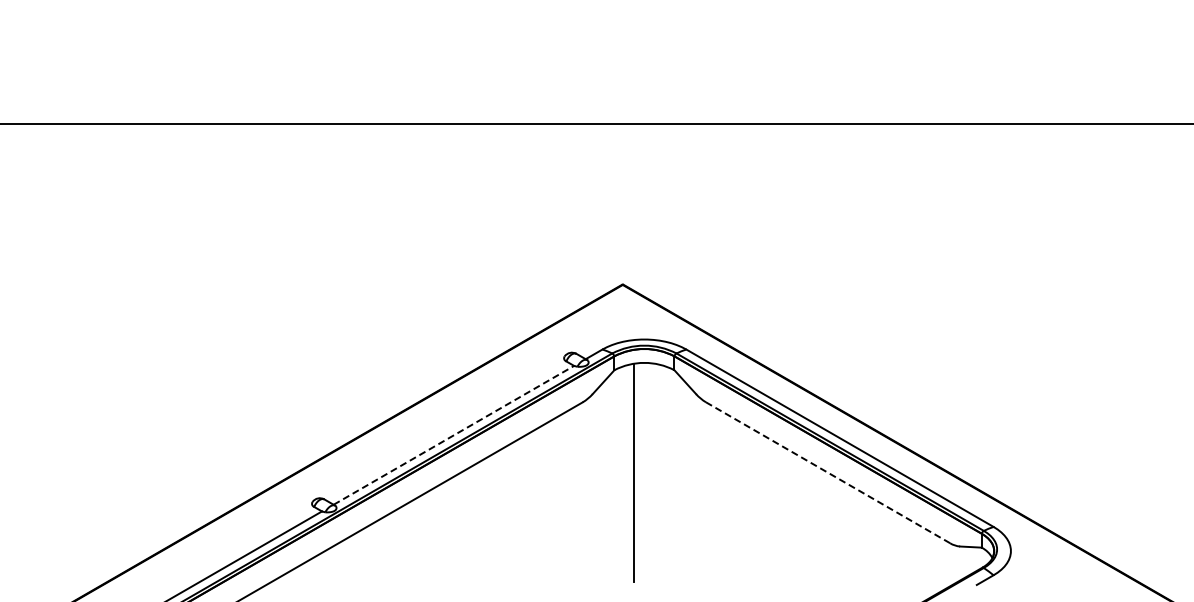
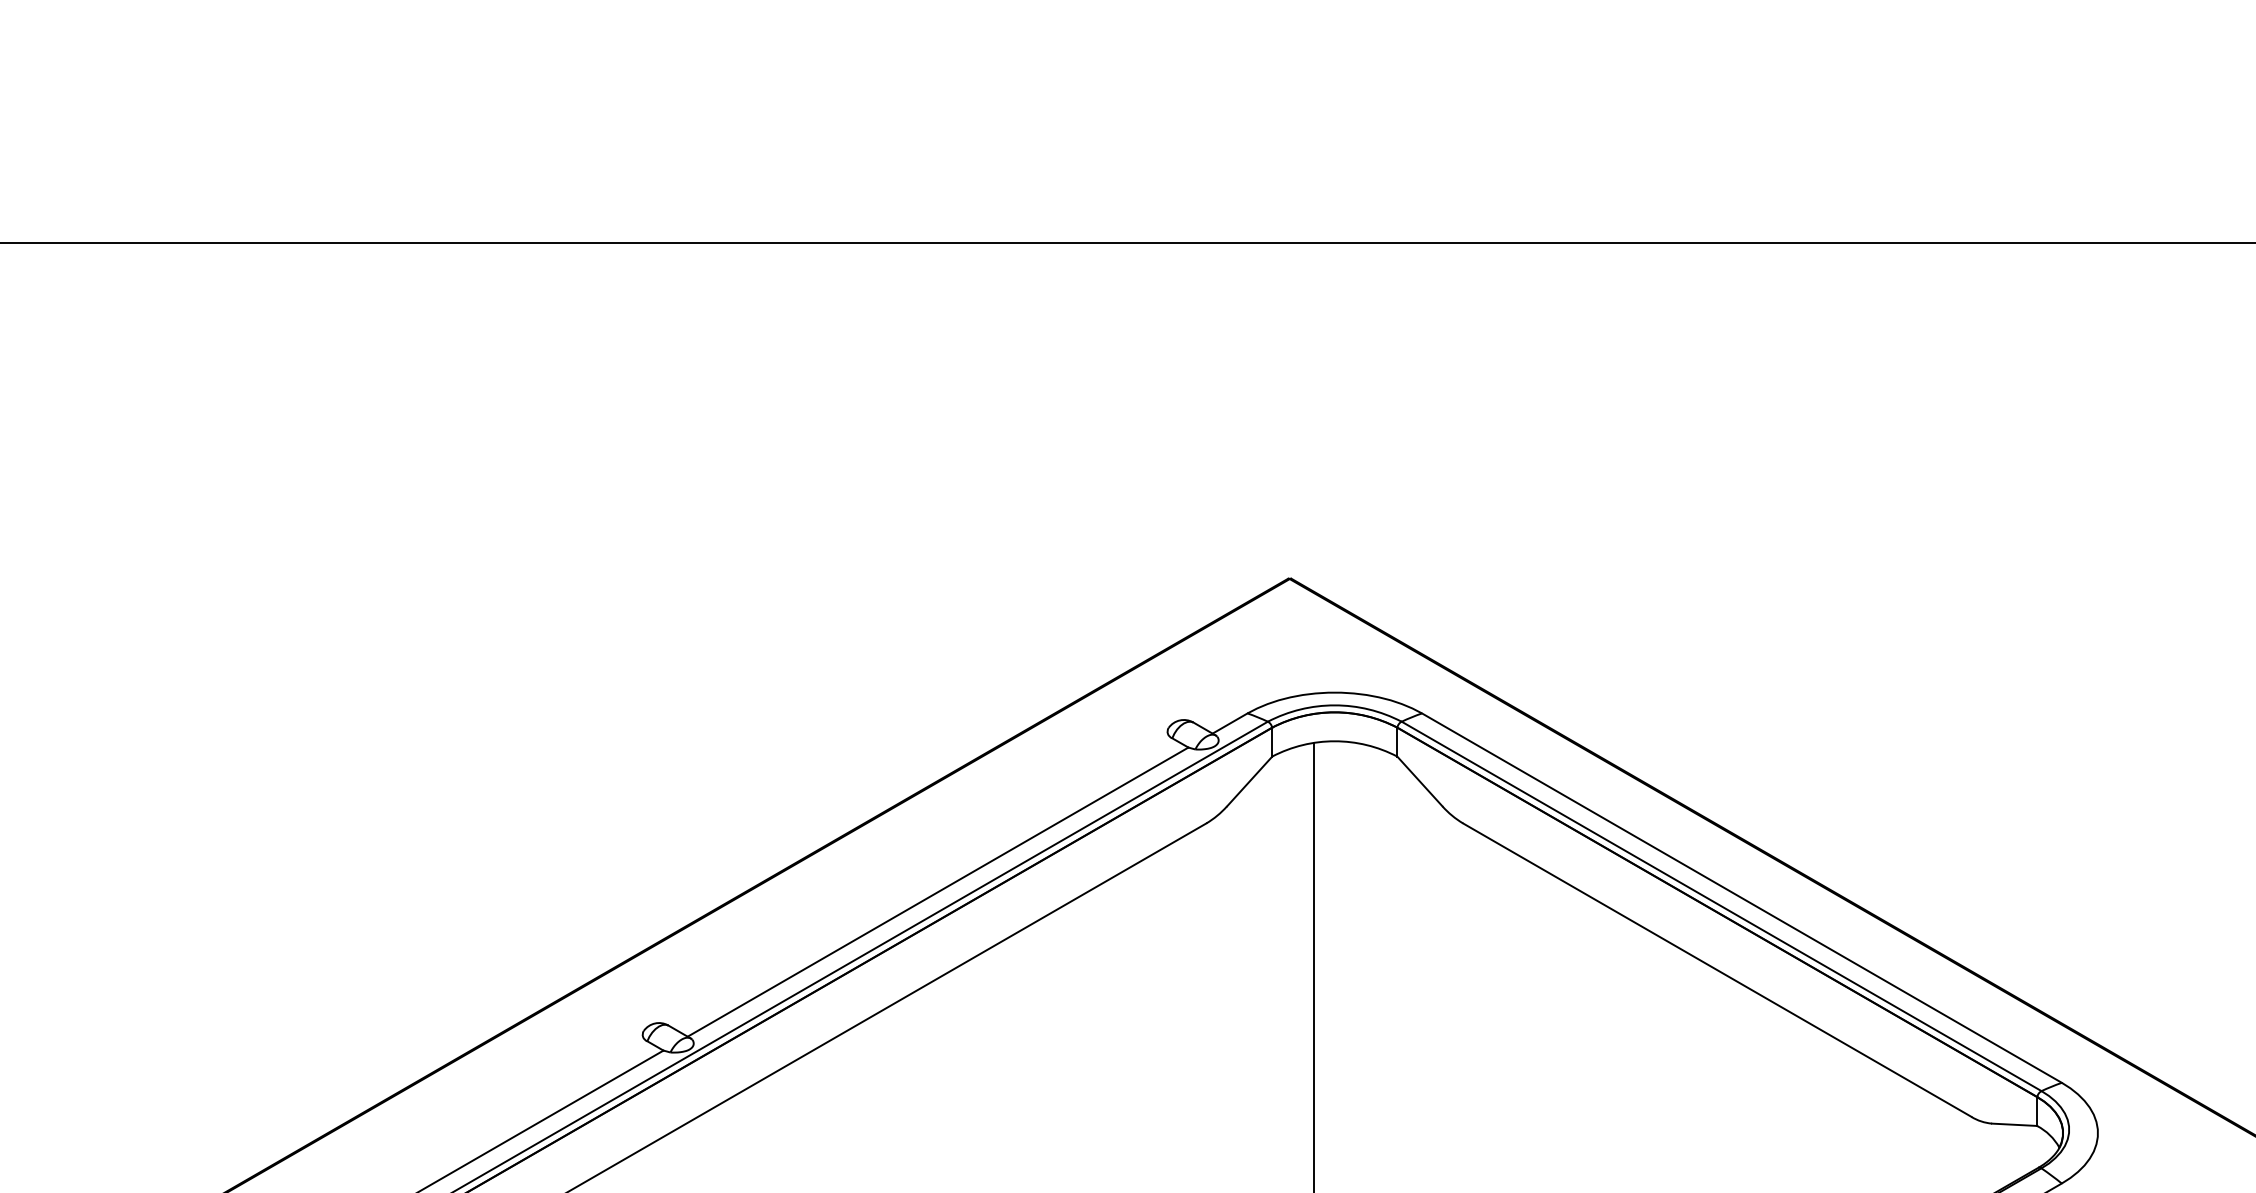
line: (453, 435) -> (937, 892), dashed -> solid
line: (828, 472) -> (1718, 969), dashed -> solid

